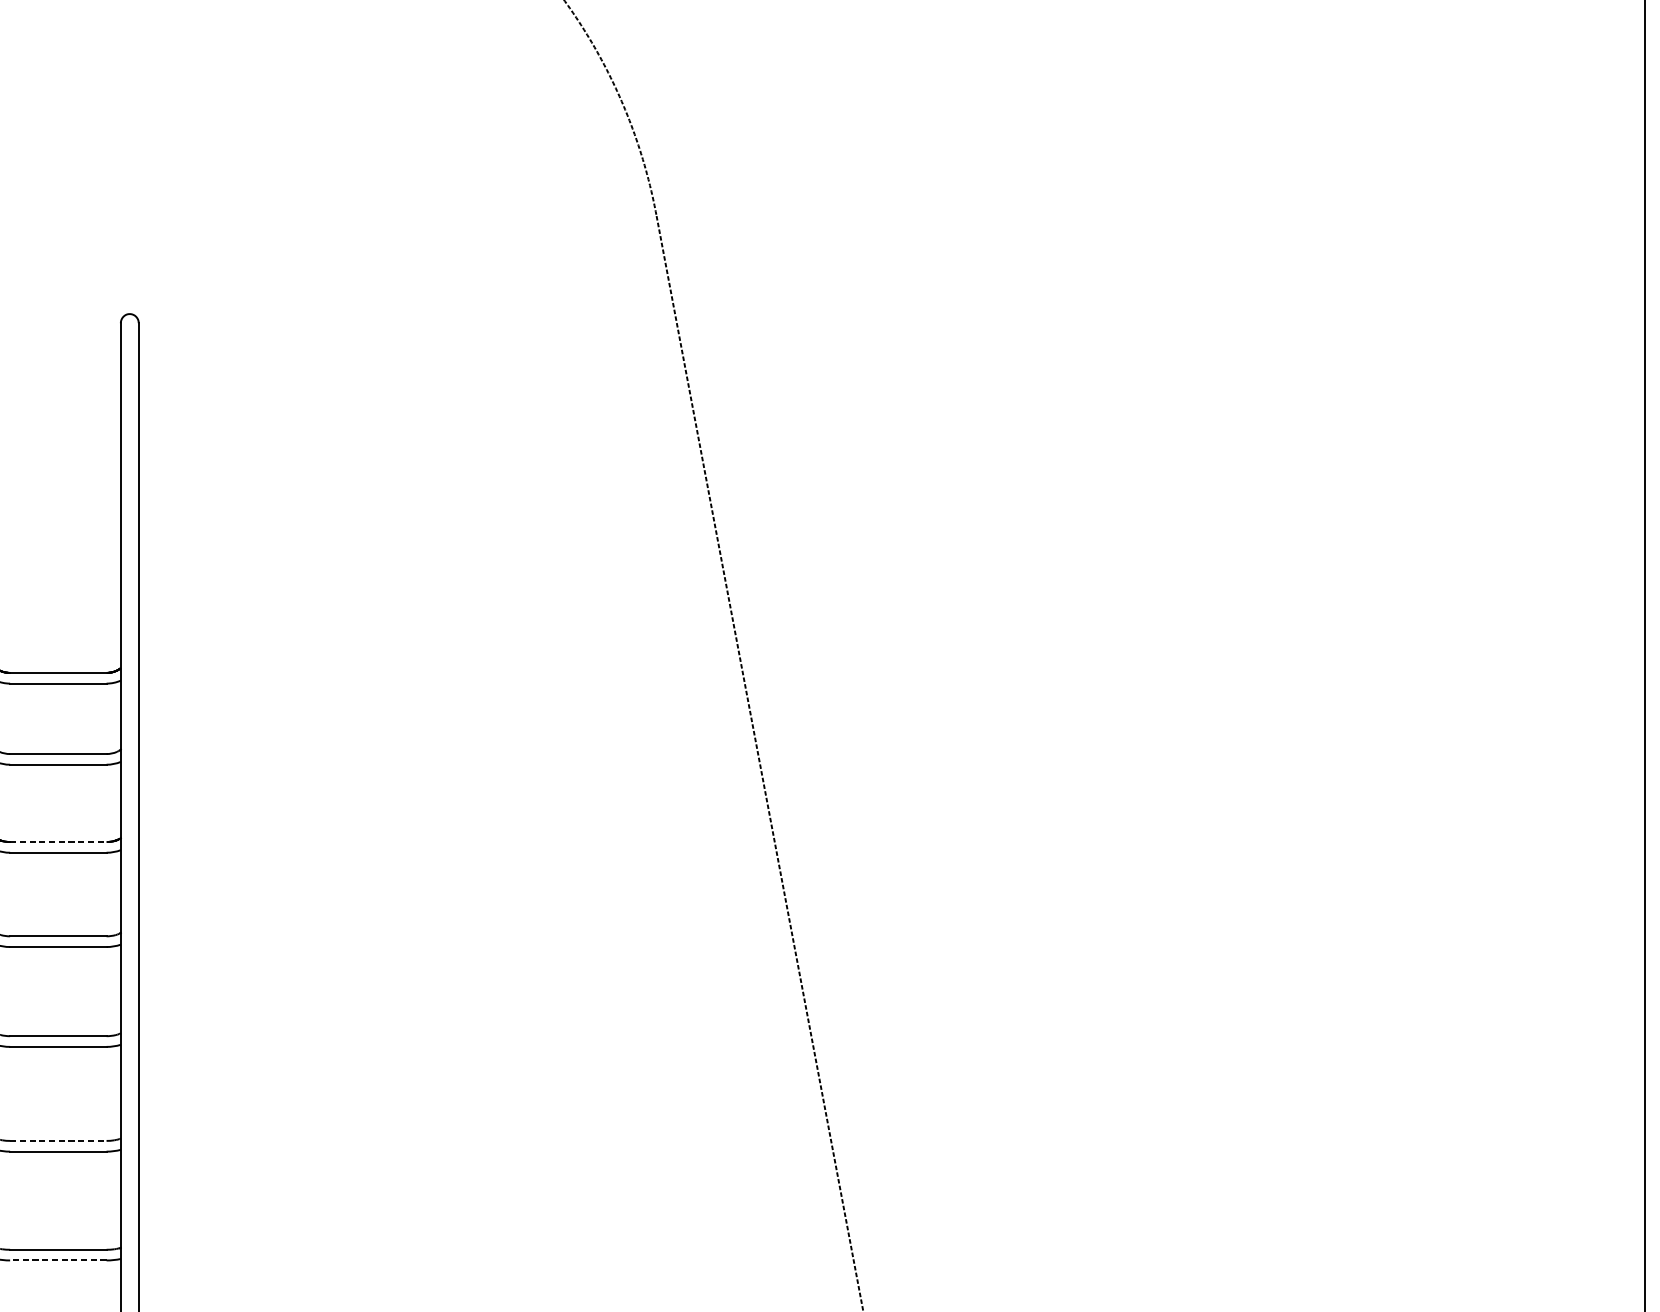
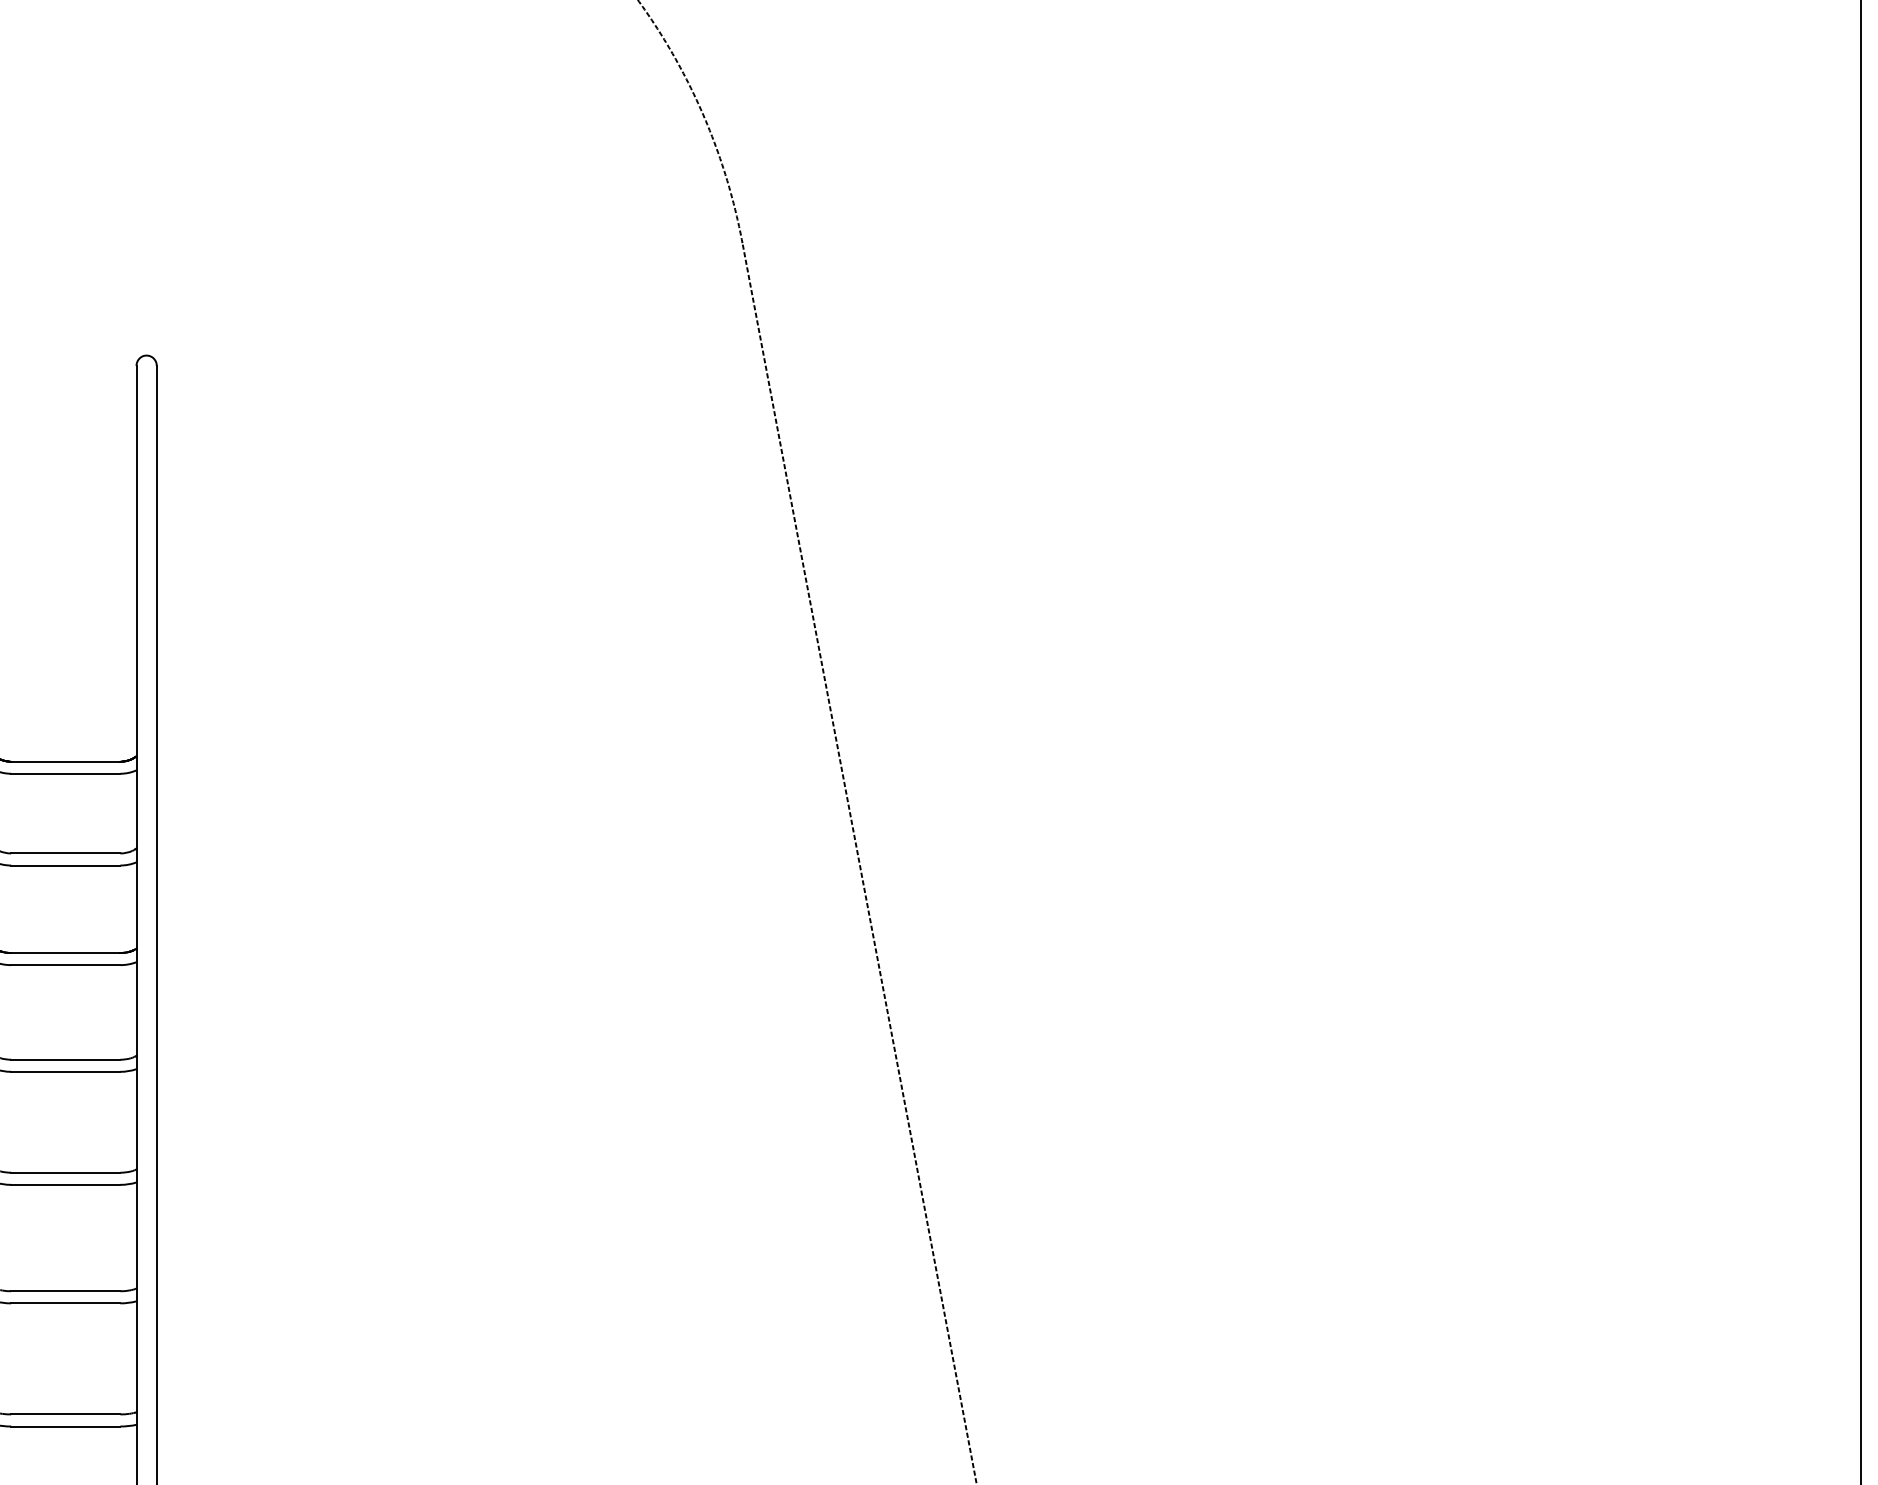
line: (58, 842) -> (65, 953), dashed -> solid
line: (58, 1141) -> (65, 1291), dashed -> solid
line: (58, 1260) -> (65, 1426), dashed -> solid

